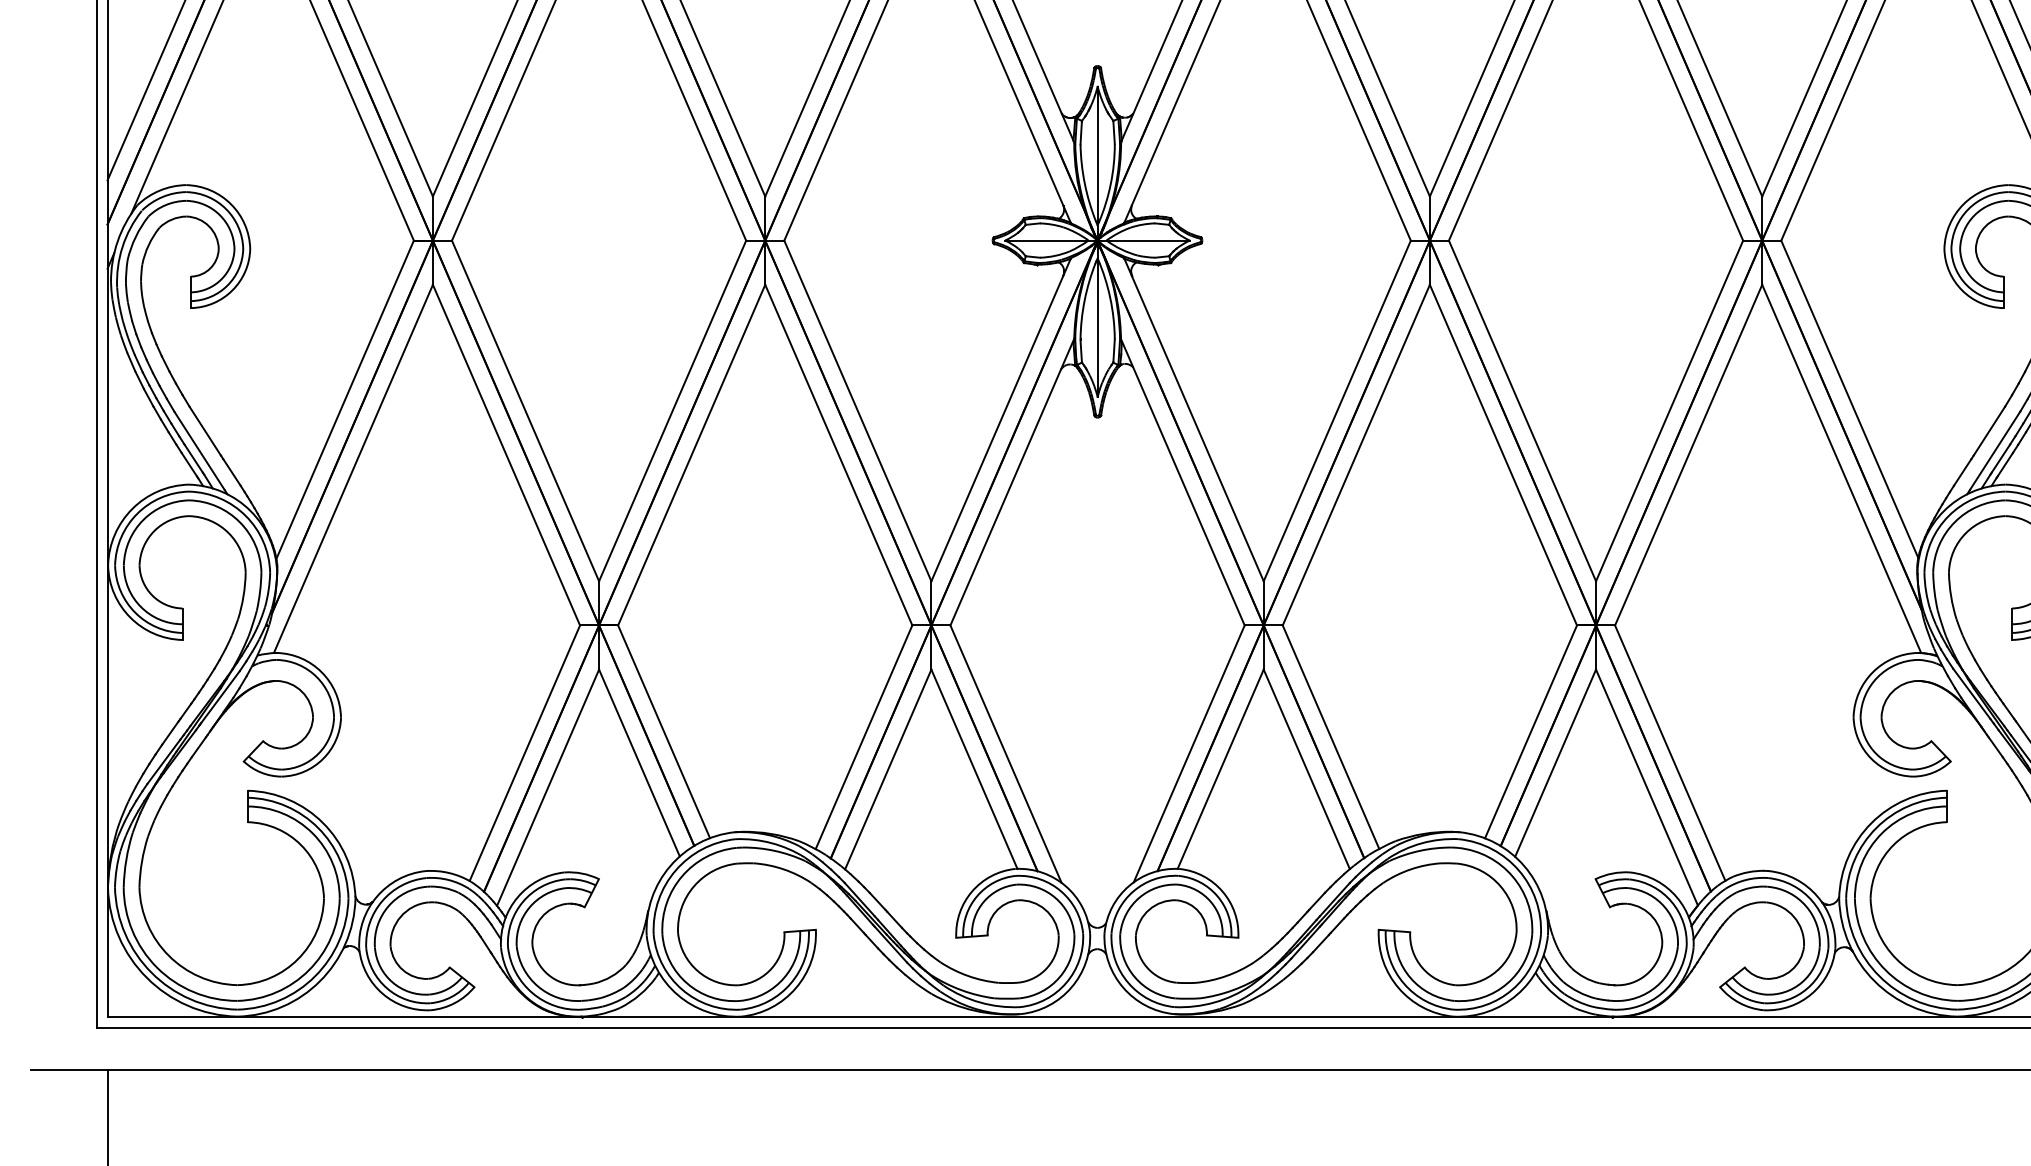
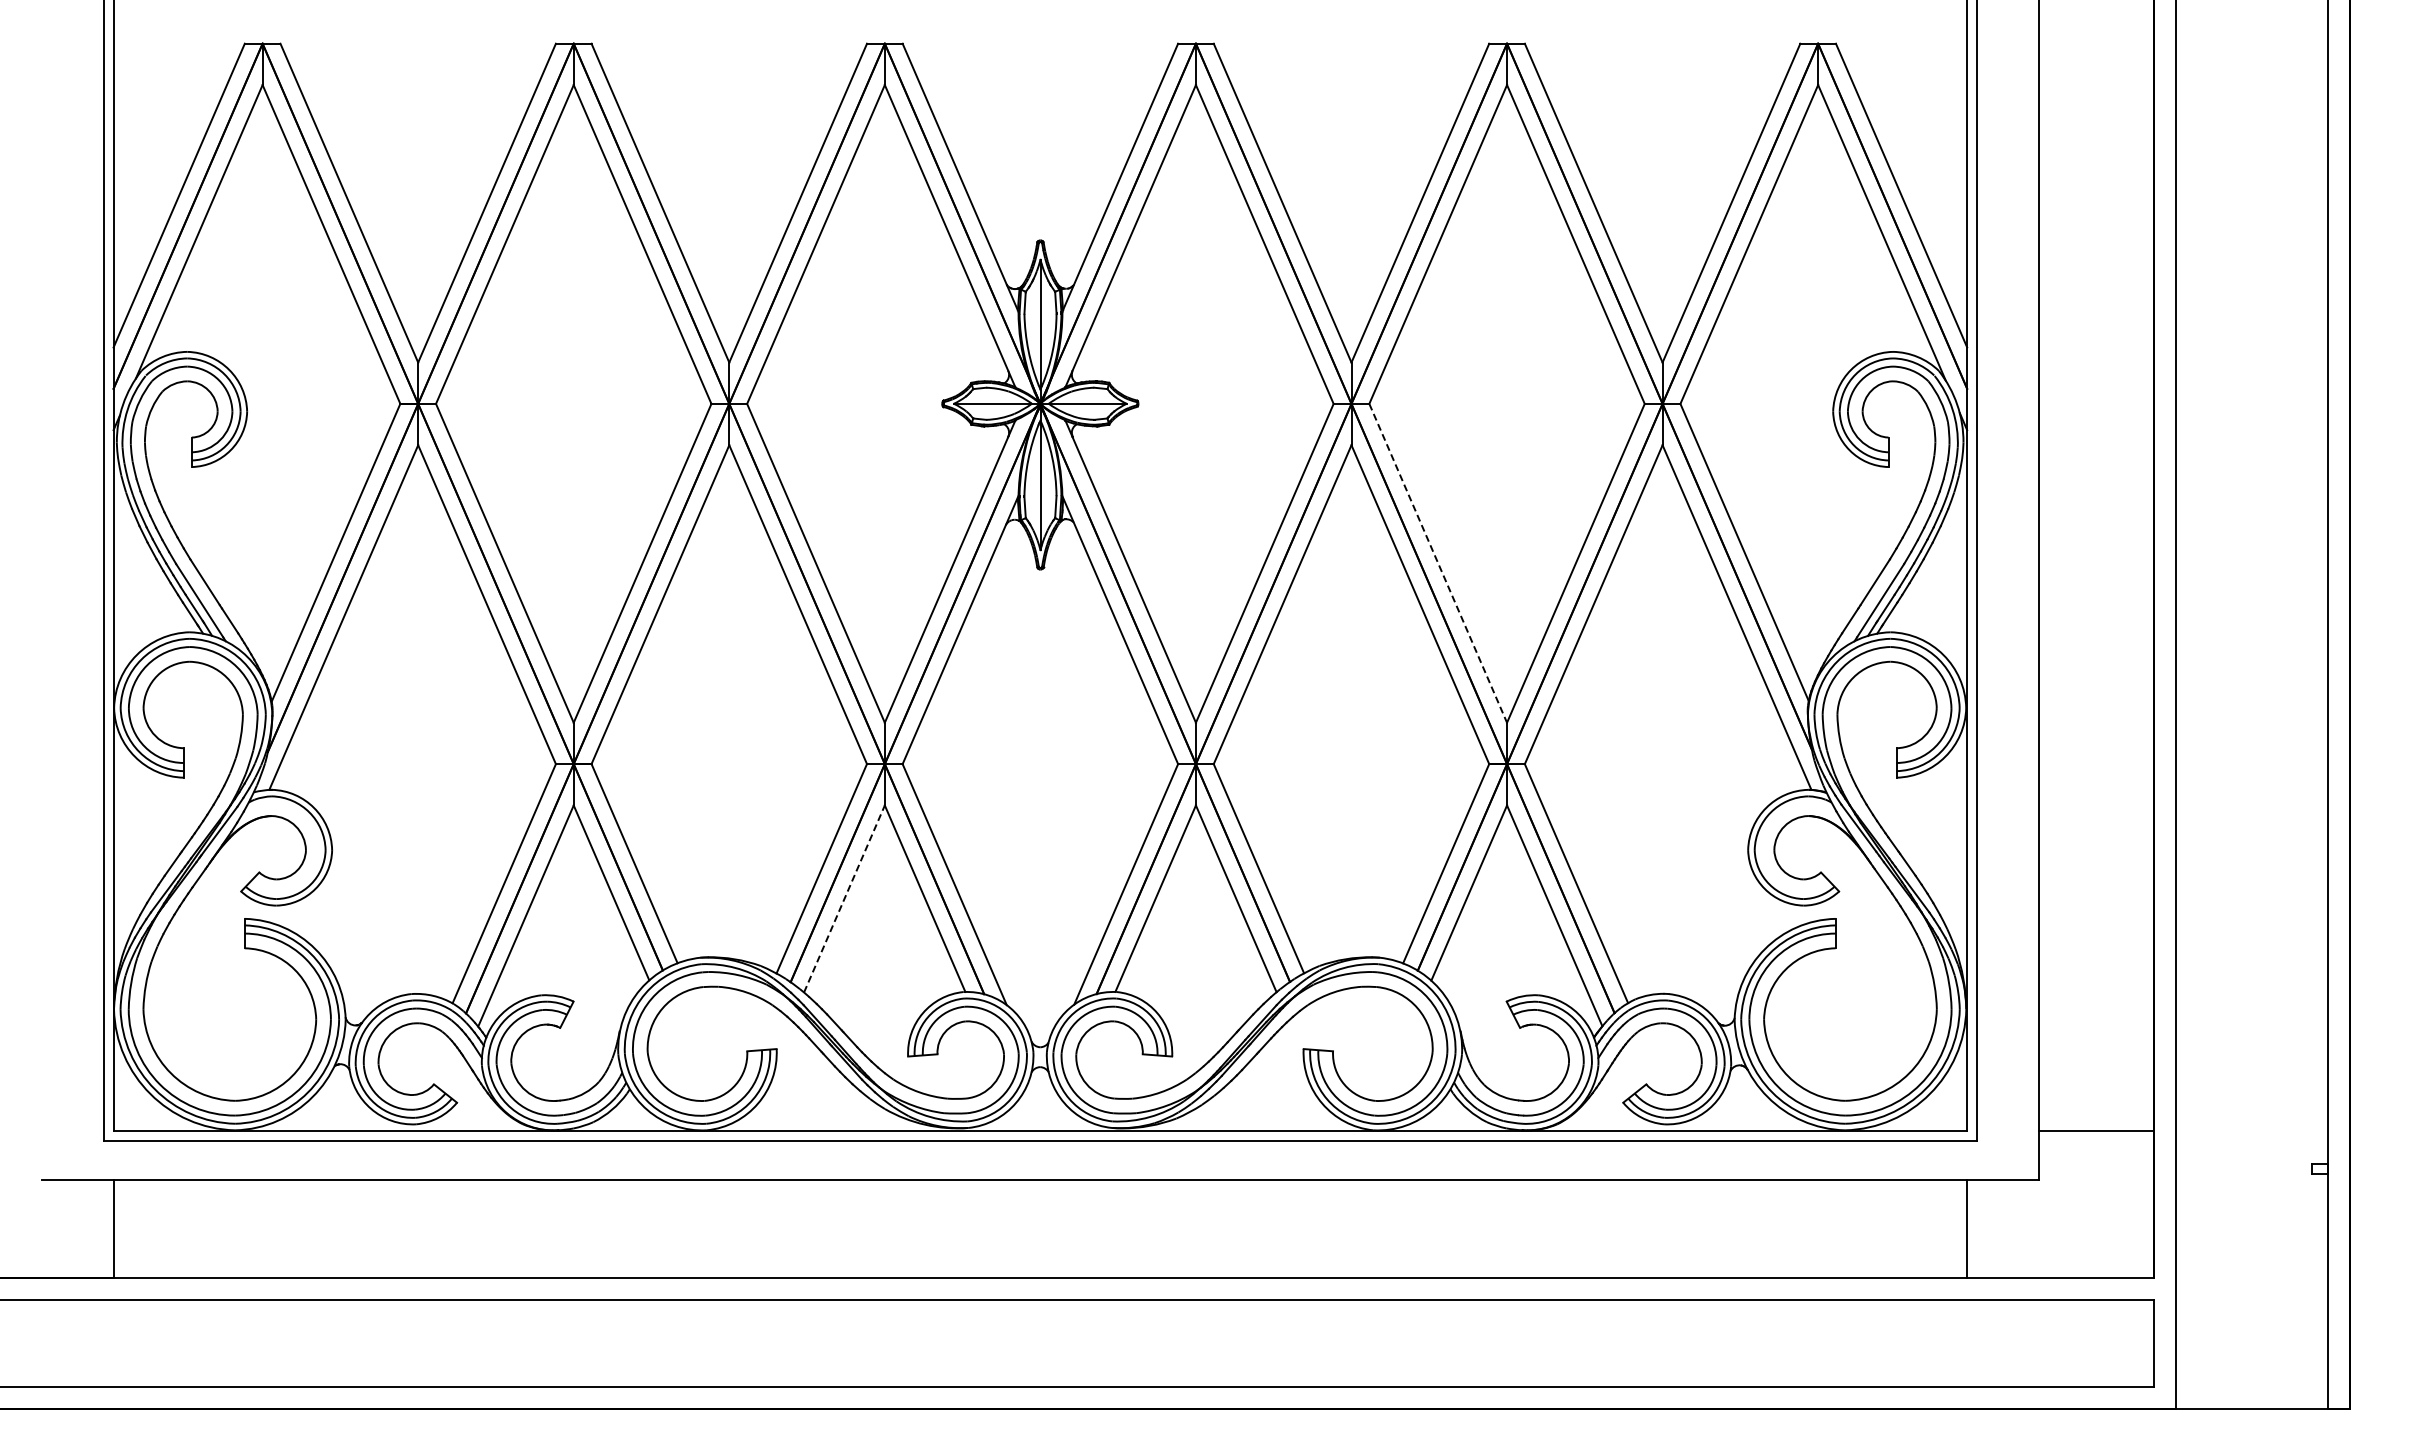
line: (1522, 411) -> (1438, 563), solid -> dashed
line: (888, 769) -> (844, 898), solid -> dashed

